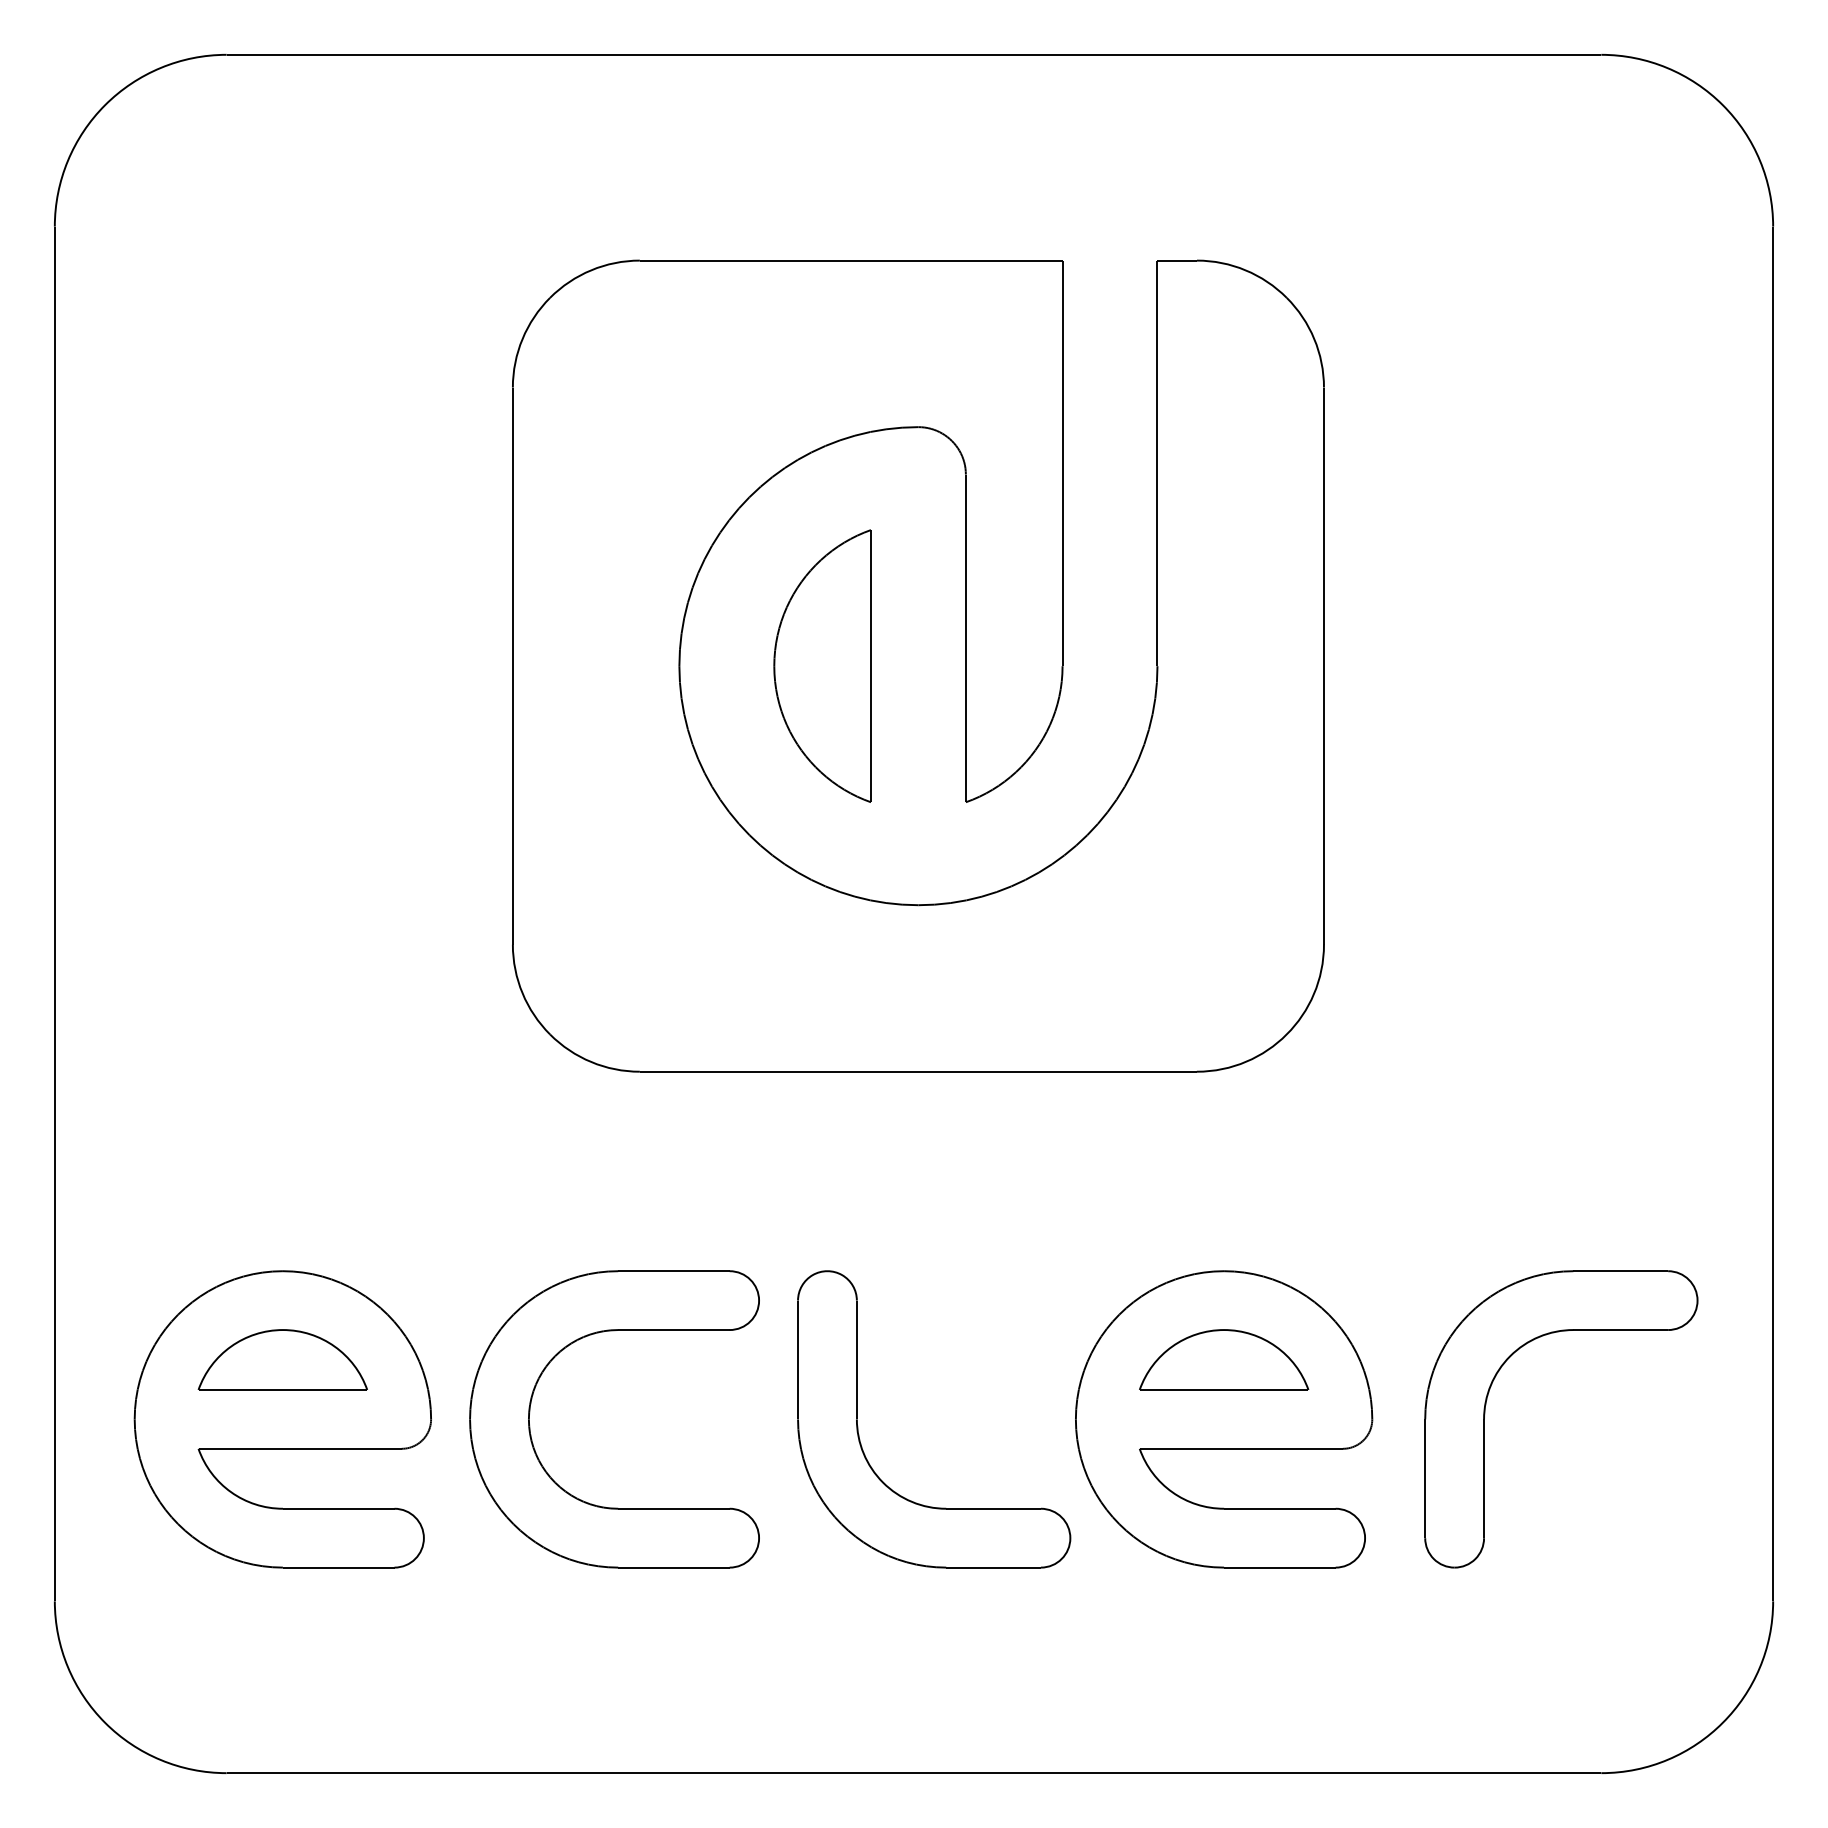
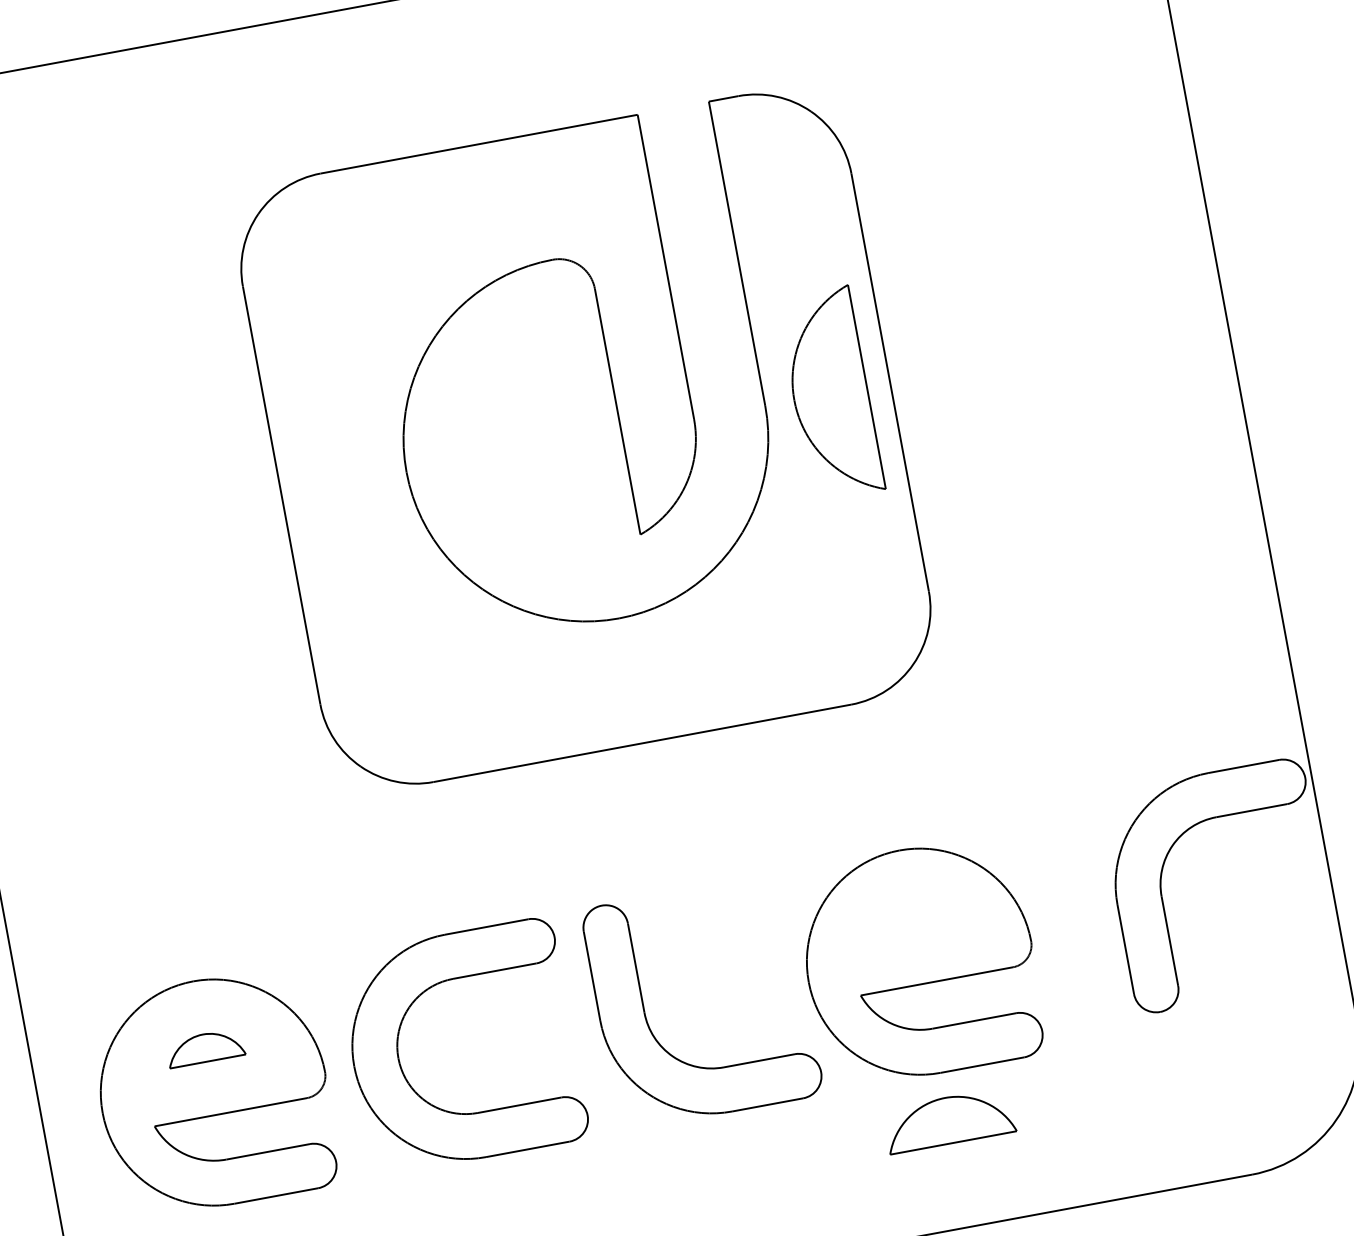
part: (822, 665) -> (830, 393), moved
part: (282, 1359) -> (205, 1047), size x0.6
part: (1224, 1359) -> (949, 1120), moved
part: (1485, 1414) -> (1162, 892), moved

